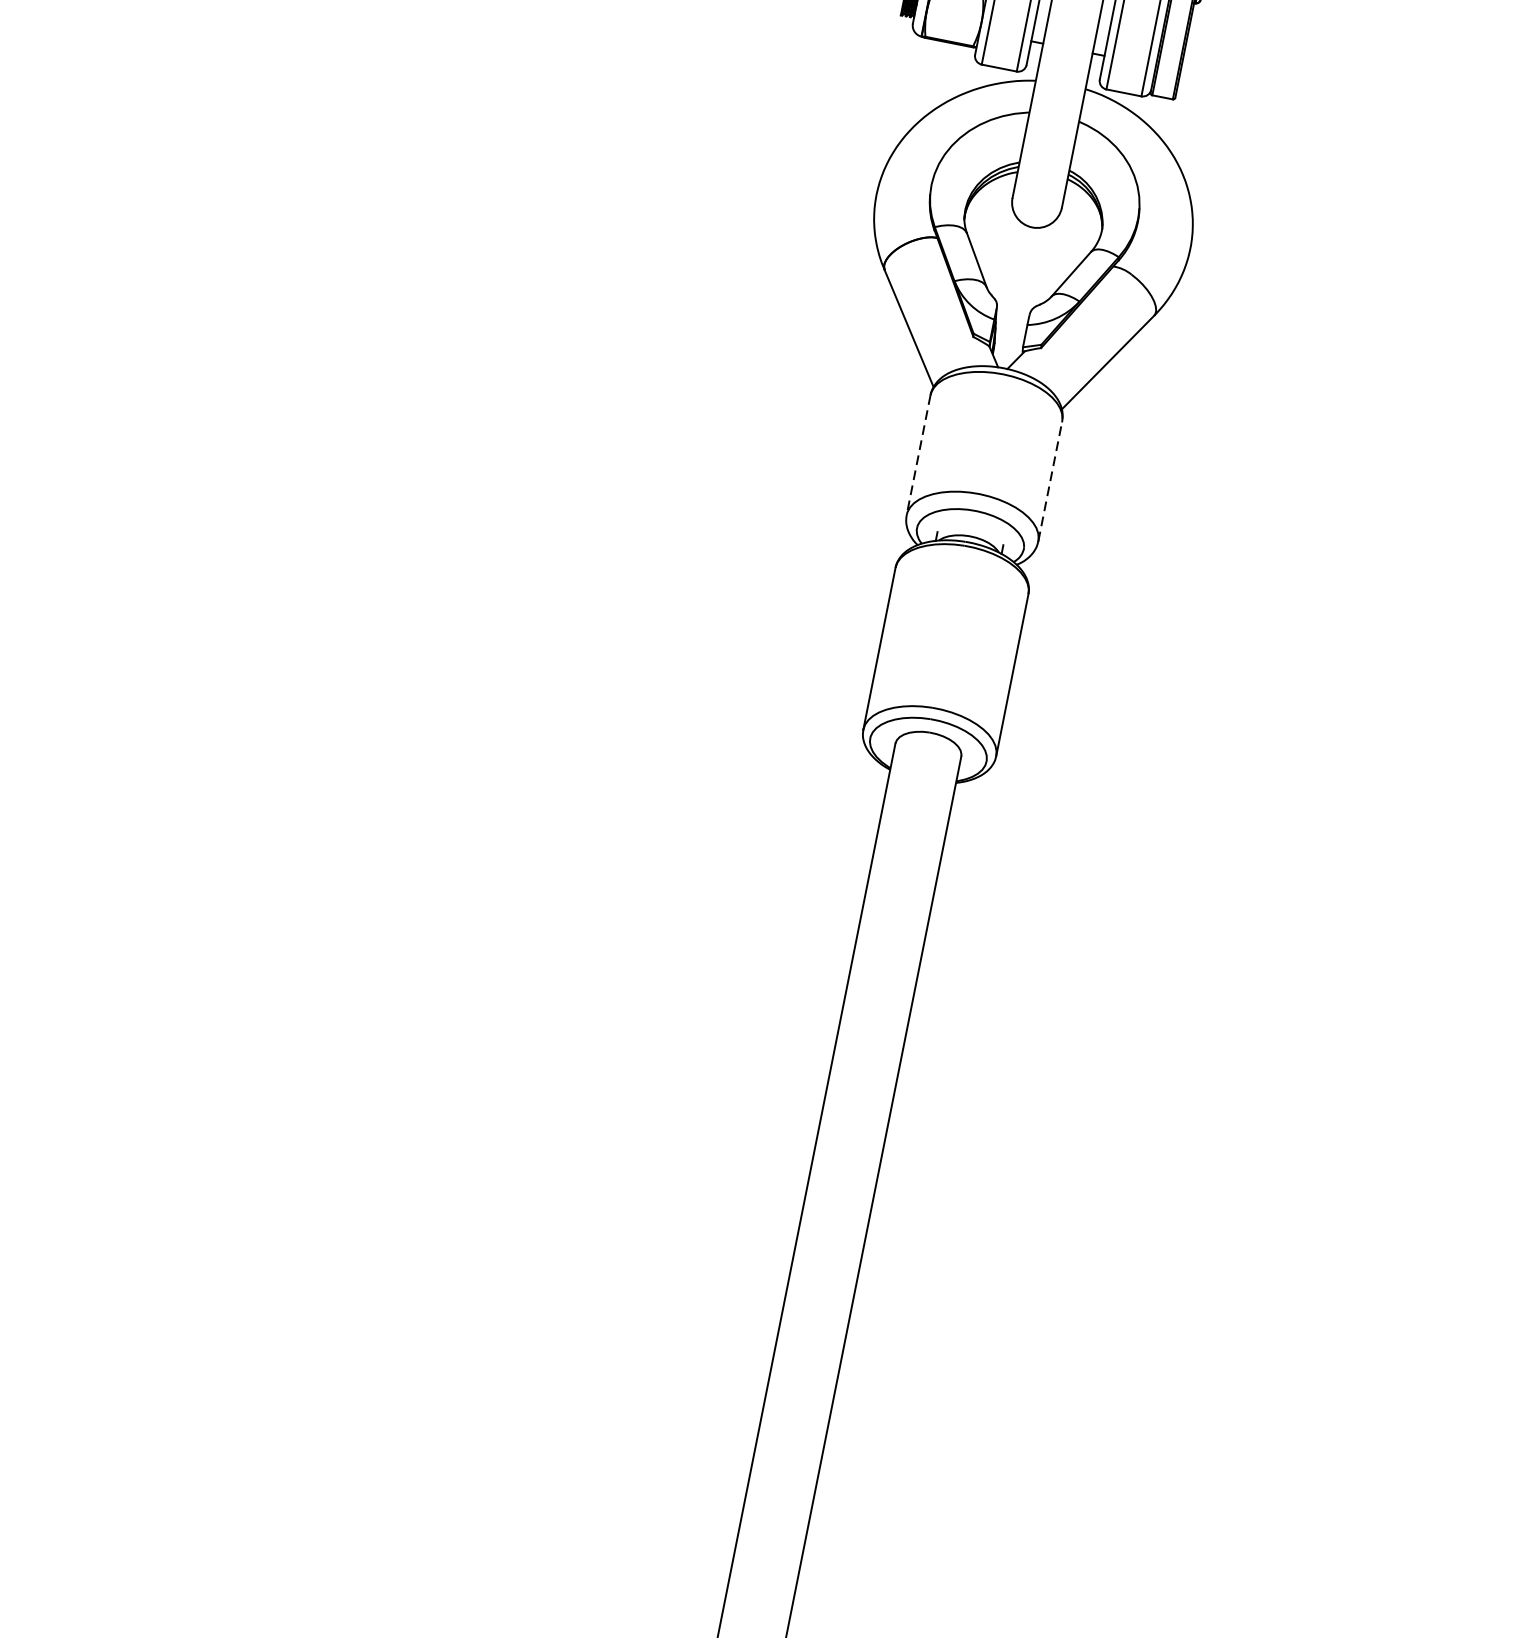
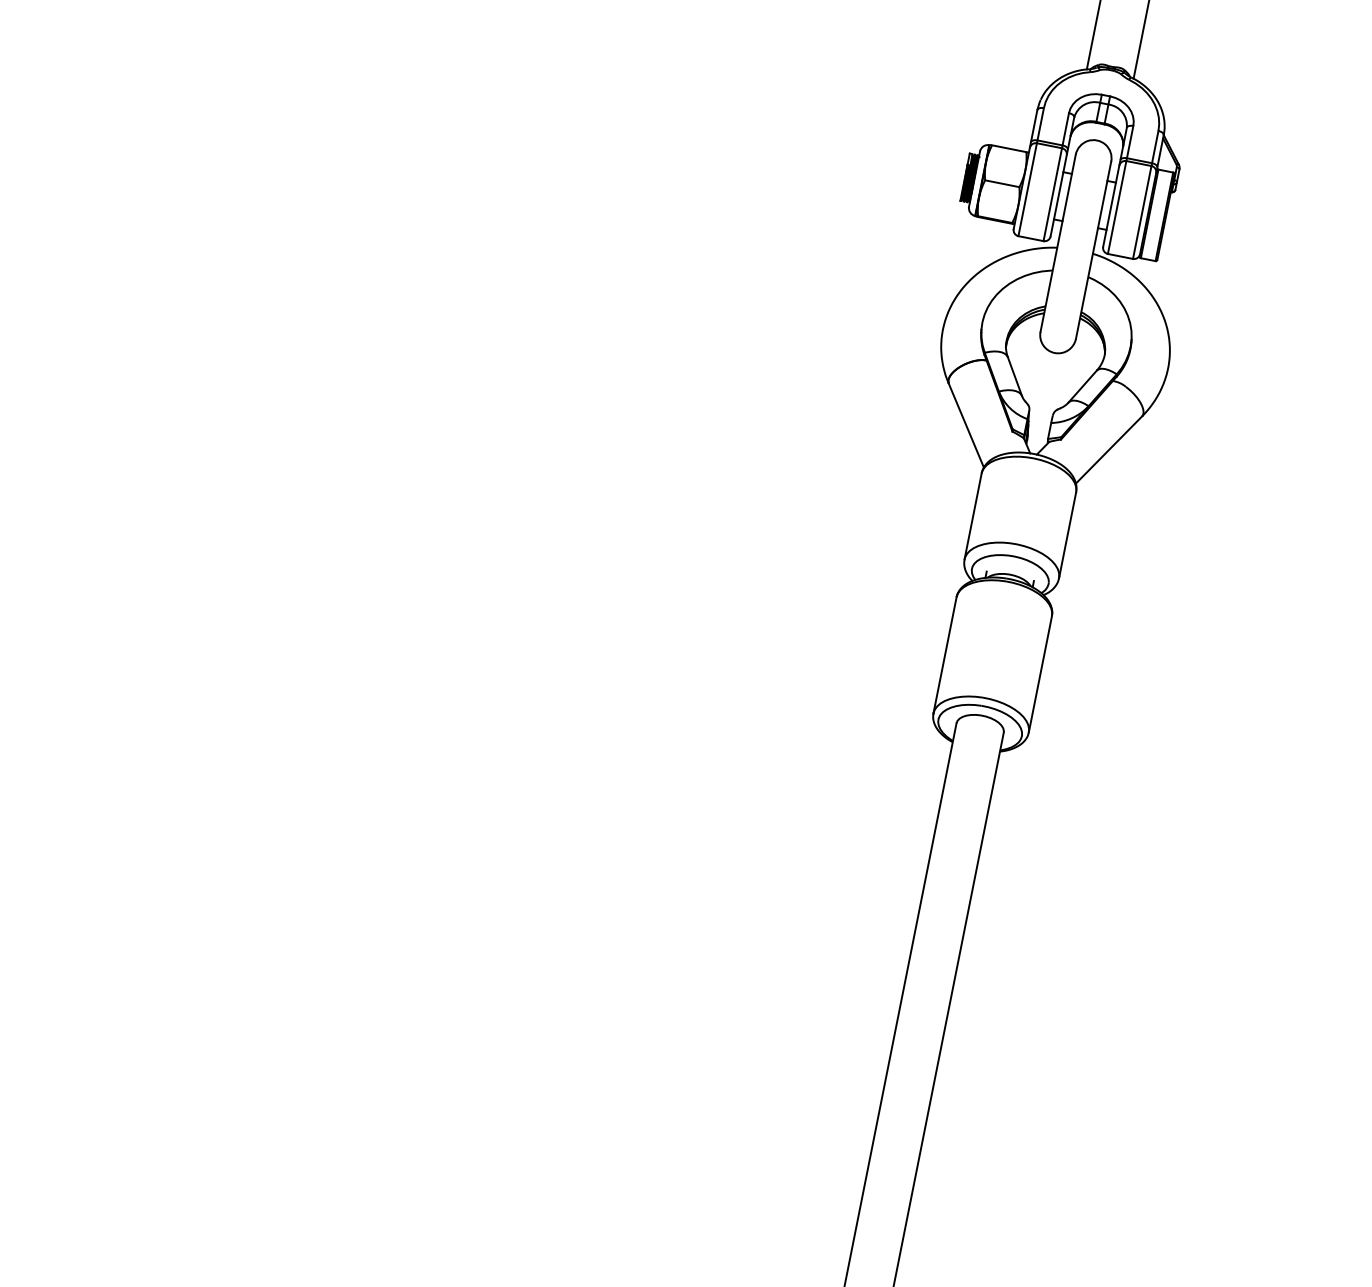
line: (919, 455) -> (973, 516), dashed -> solid
line: (1050, 481) -> (1067, 535), dashed -> solid

